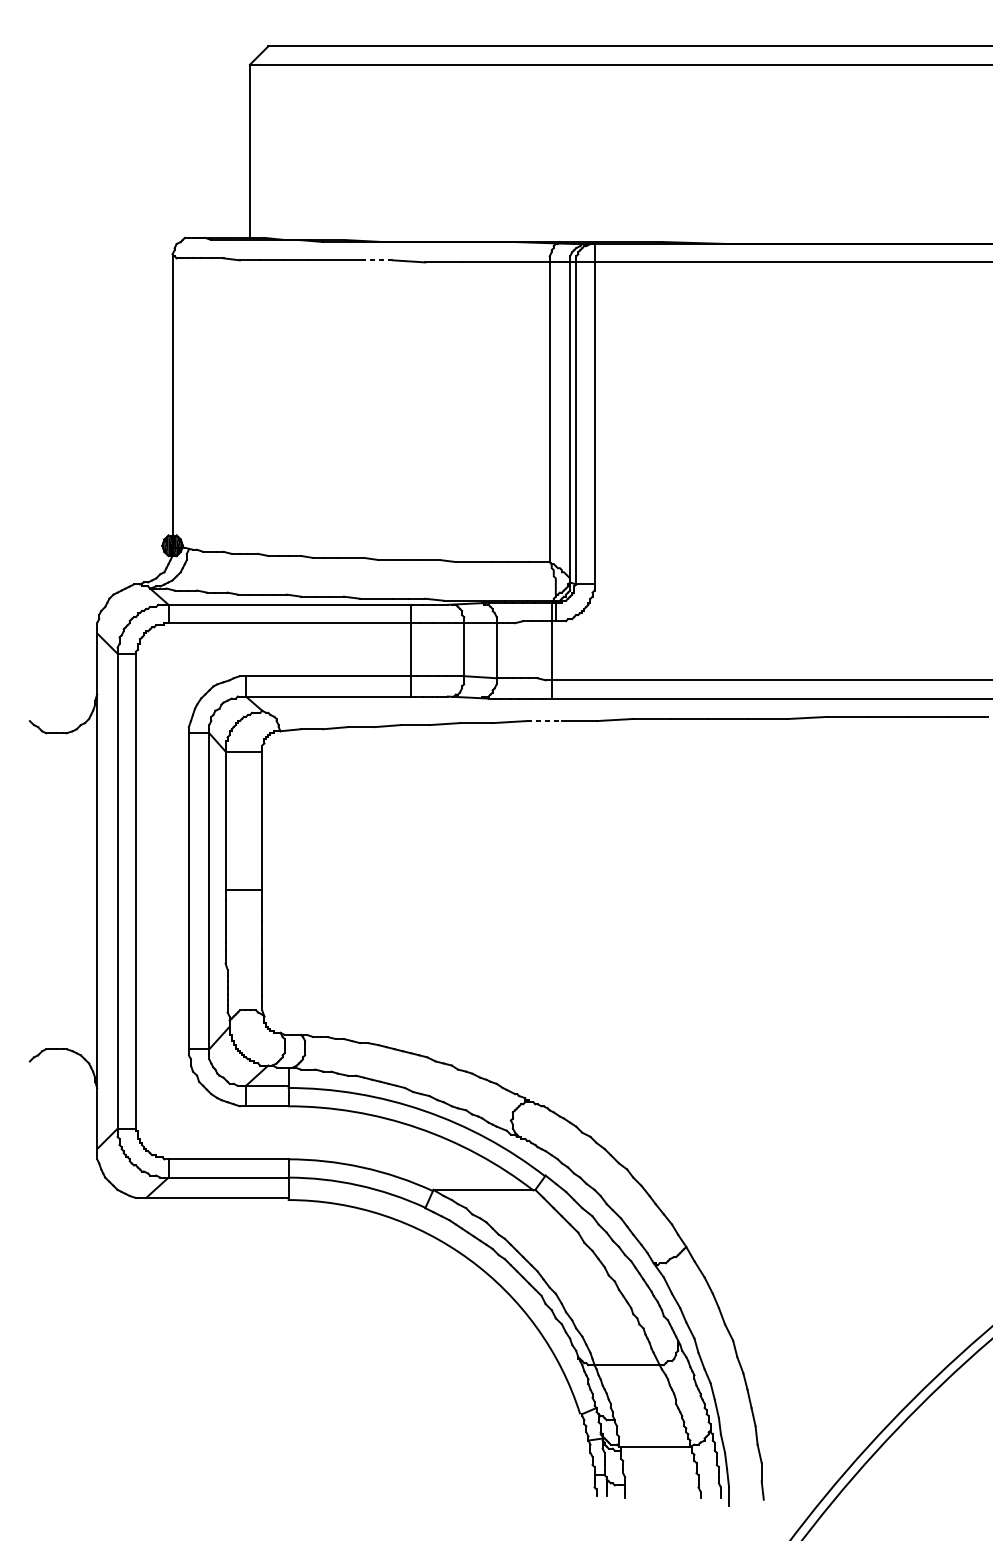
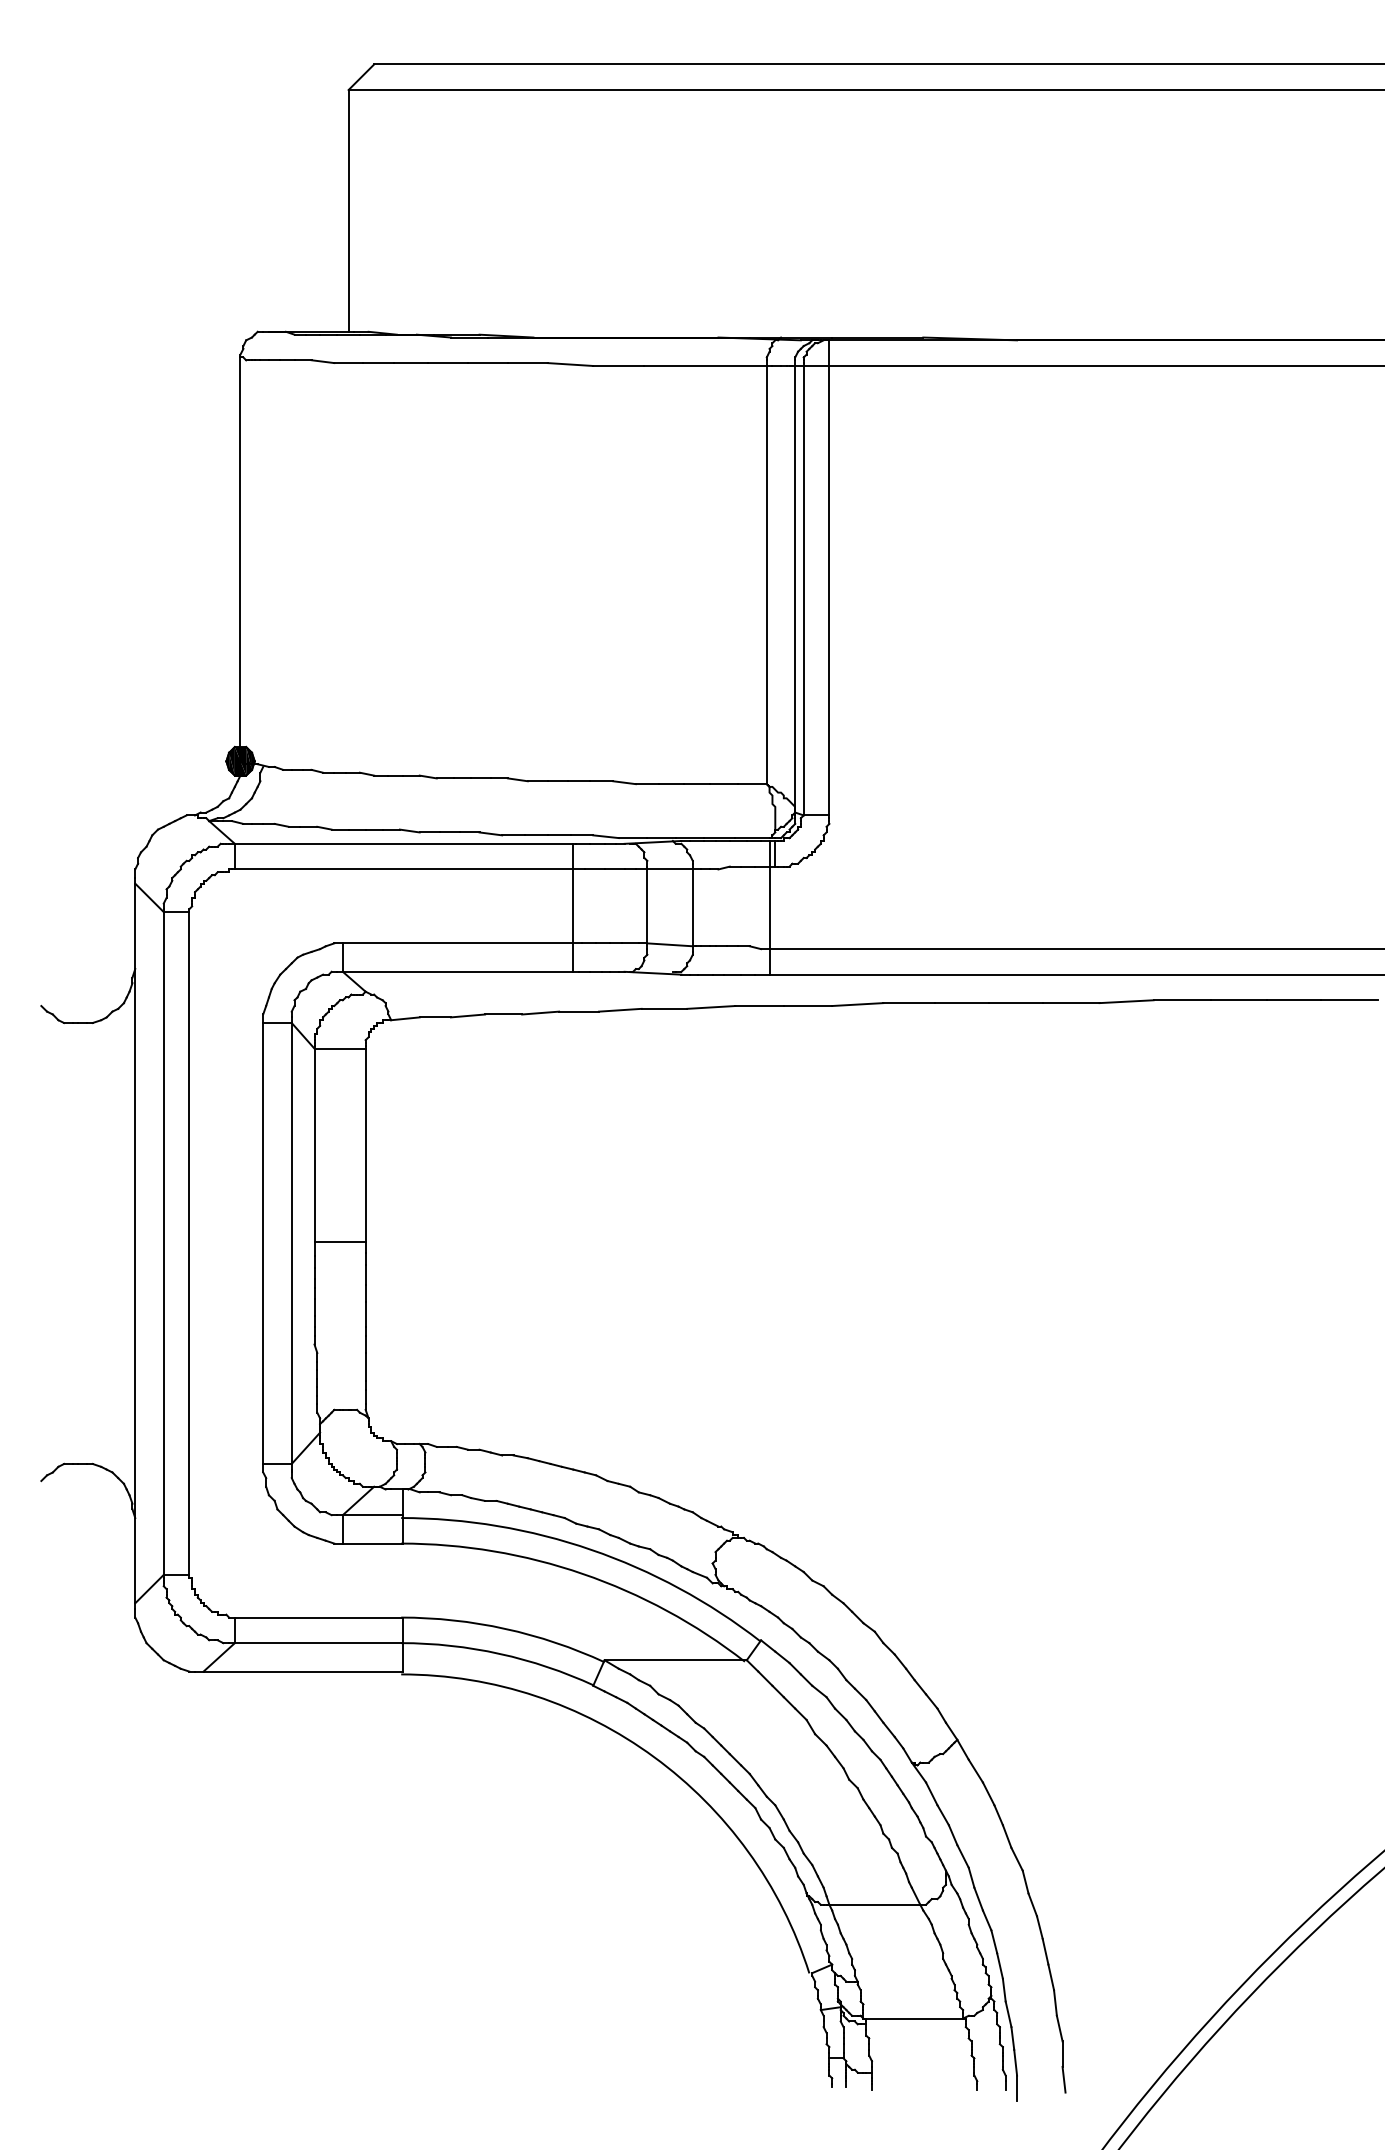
line: (378, 260) -> (527, 363), dashed -> solid
line: (545, 721) -> (760, 1006), dashed -> solid

